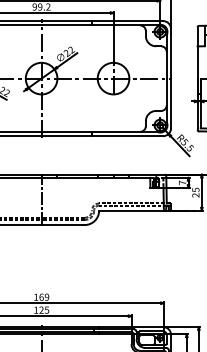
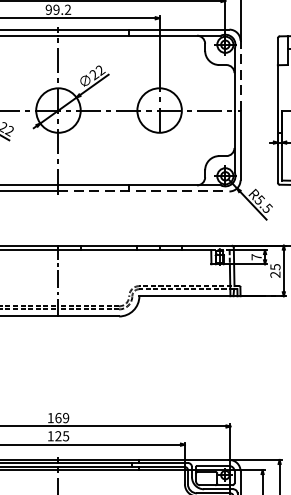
line: (171, 53) -> (241, 75), solid -> dashed
line: (102, 136) -> (144, 191), solid -> dashed

